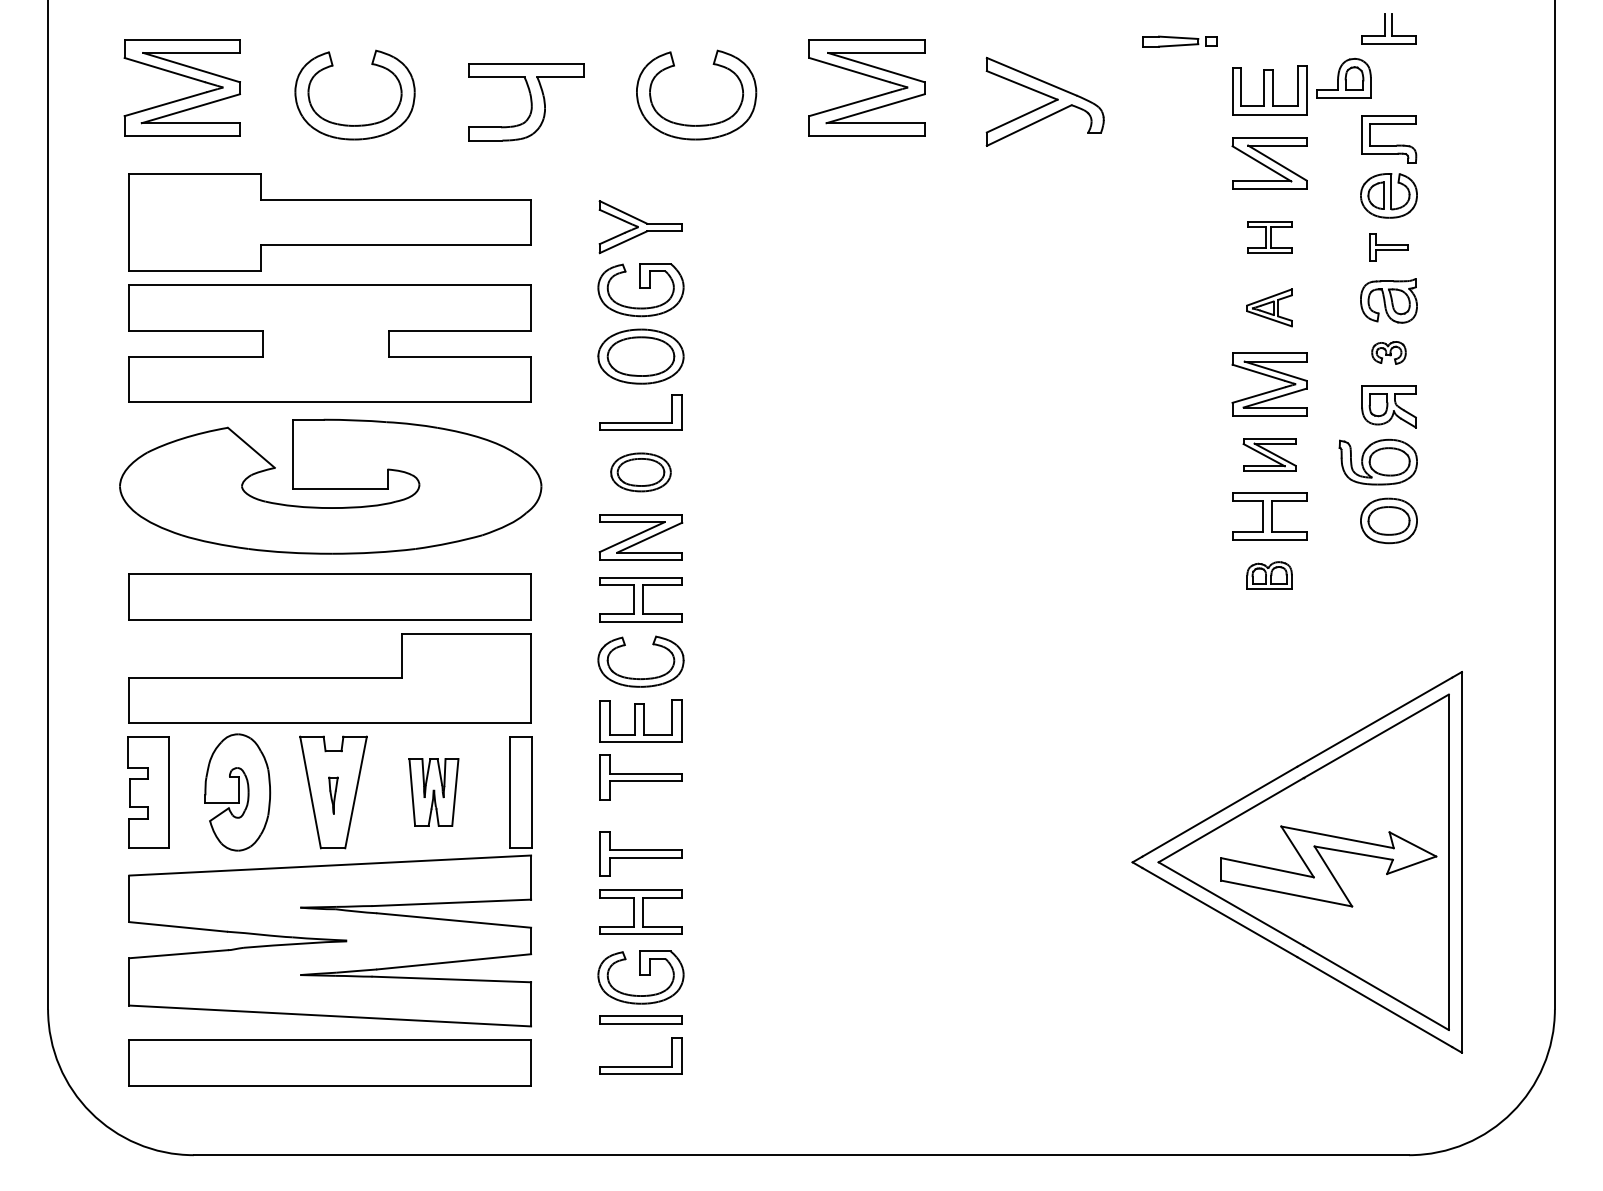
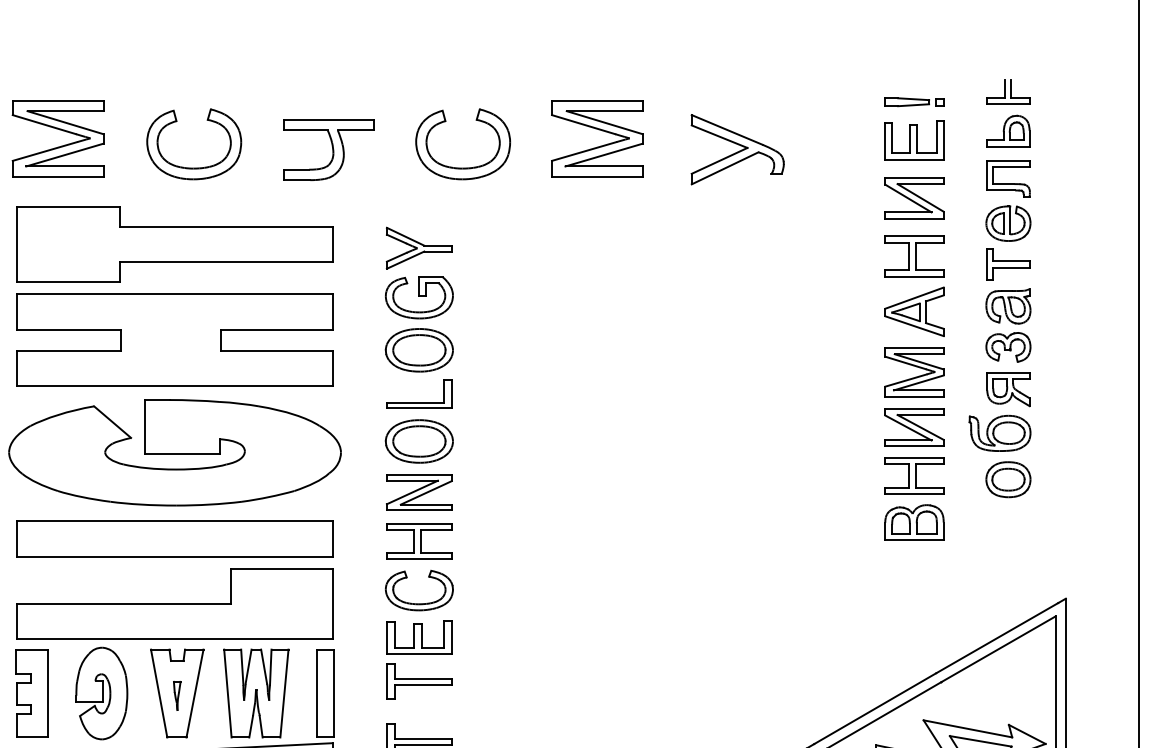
part: (1179, 41) -> (914, 102), moved
part: (1343, 78) -> (1008, 131), moved
part: (1269, 237) -> (914, 256), size x1.67
part: (1388, 247) -> (1008, 264), size x1.43
part: (1269, 307) -> (914, 311), size x1.67
part: (1388, 352) -> (1008, 347), size x1.67
part: (1269, 454) -> (914, 427), size x1.43
part: (640, 472) -> (419, 441), size x1.43
part: (1269, 575) -> (914, 522), size x1.67
part: (433, 792) -> (255, 693), size x1.67

